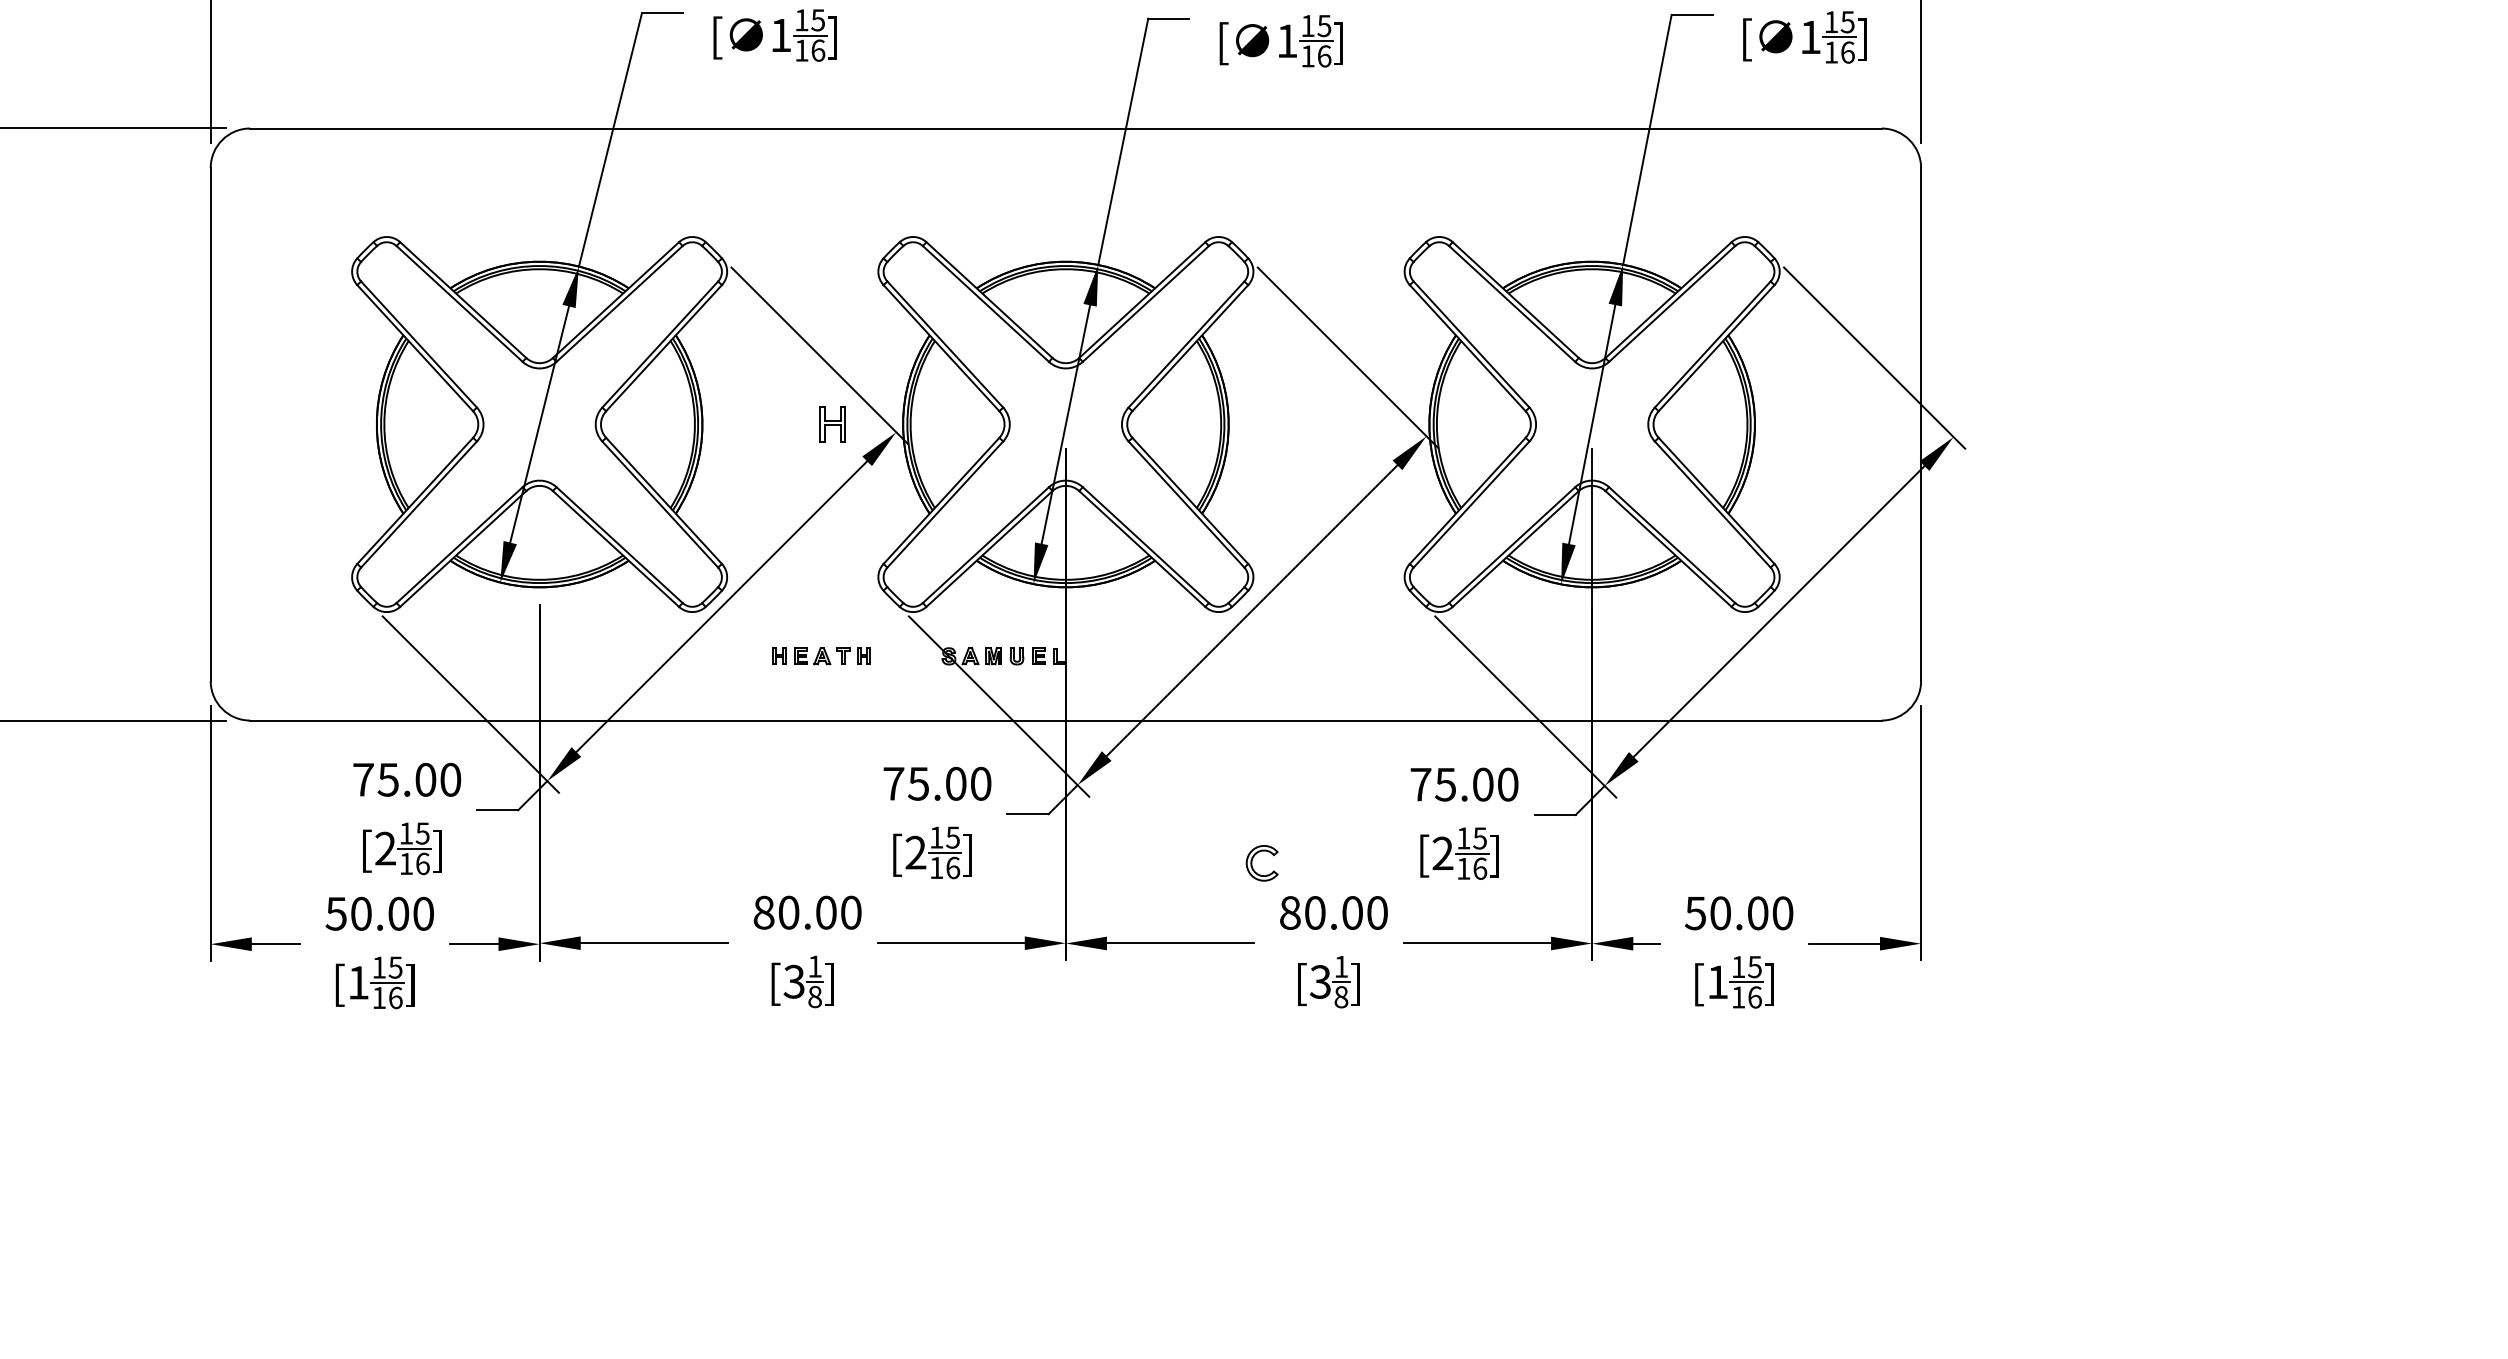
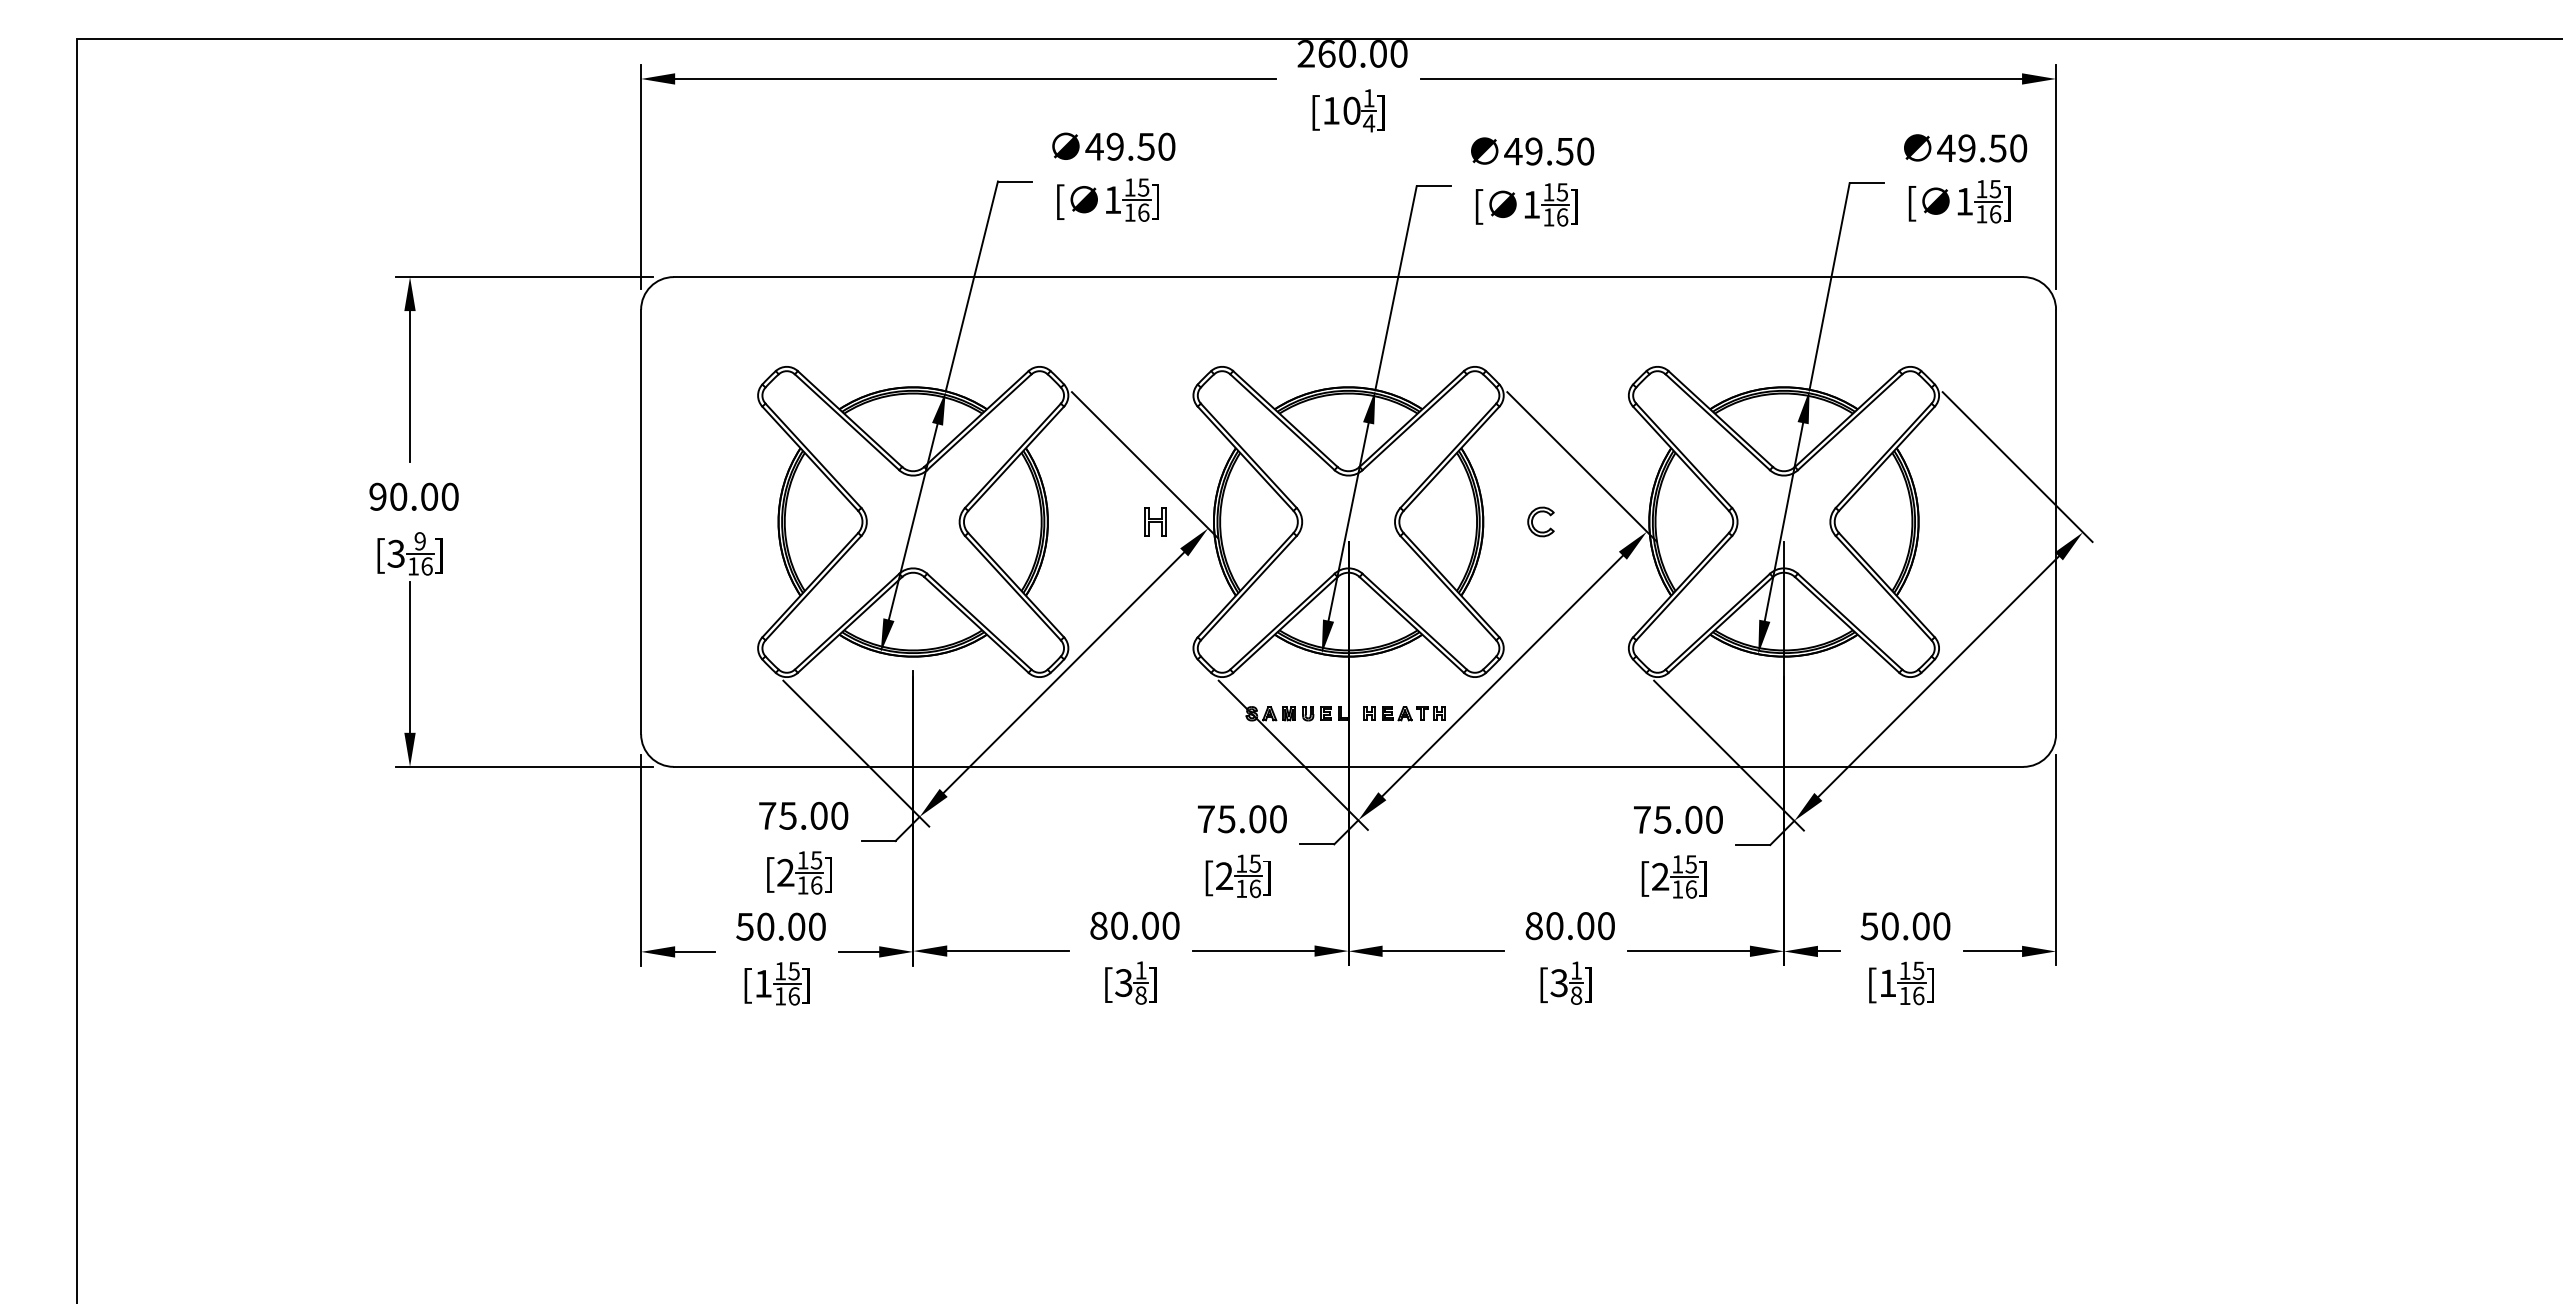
part: (821, 656) -> (1404, 713), moved
part: (1254, 857) -> (1534, 517), moved

